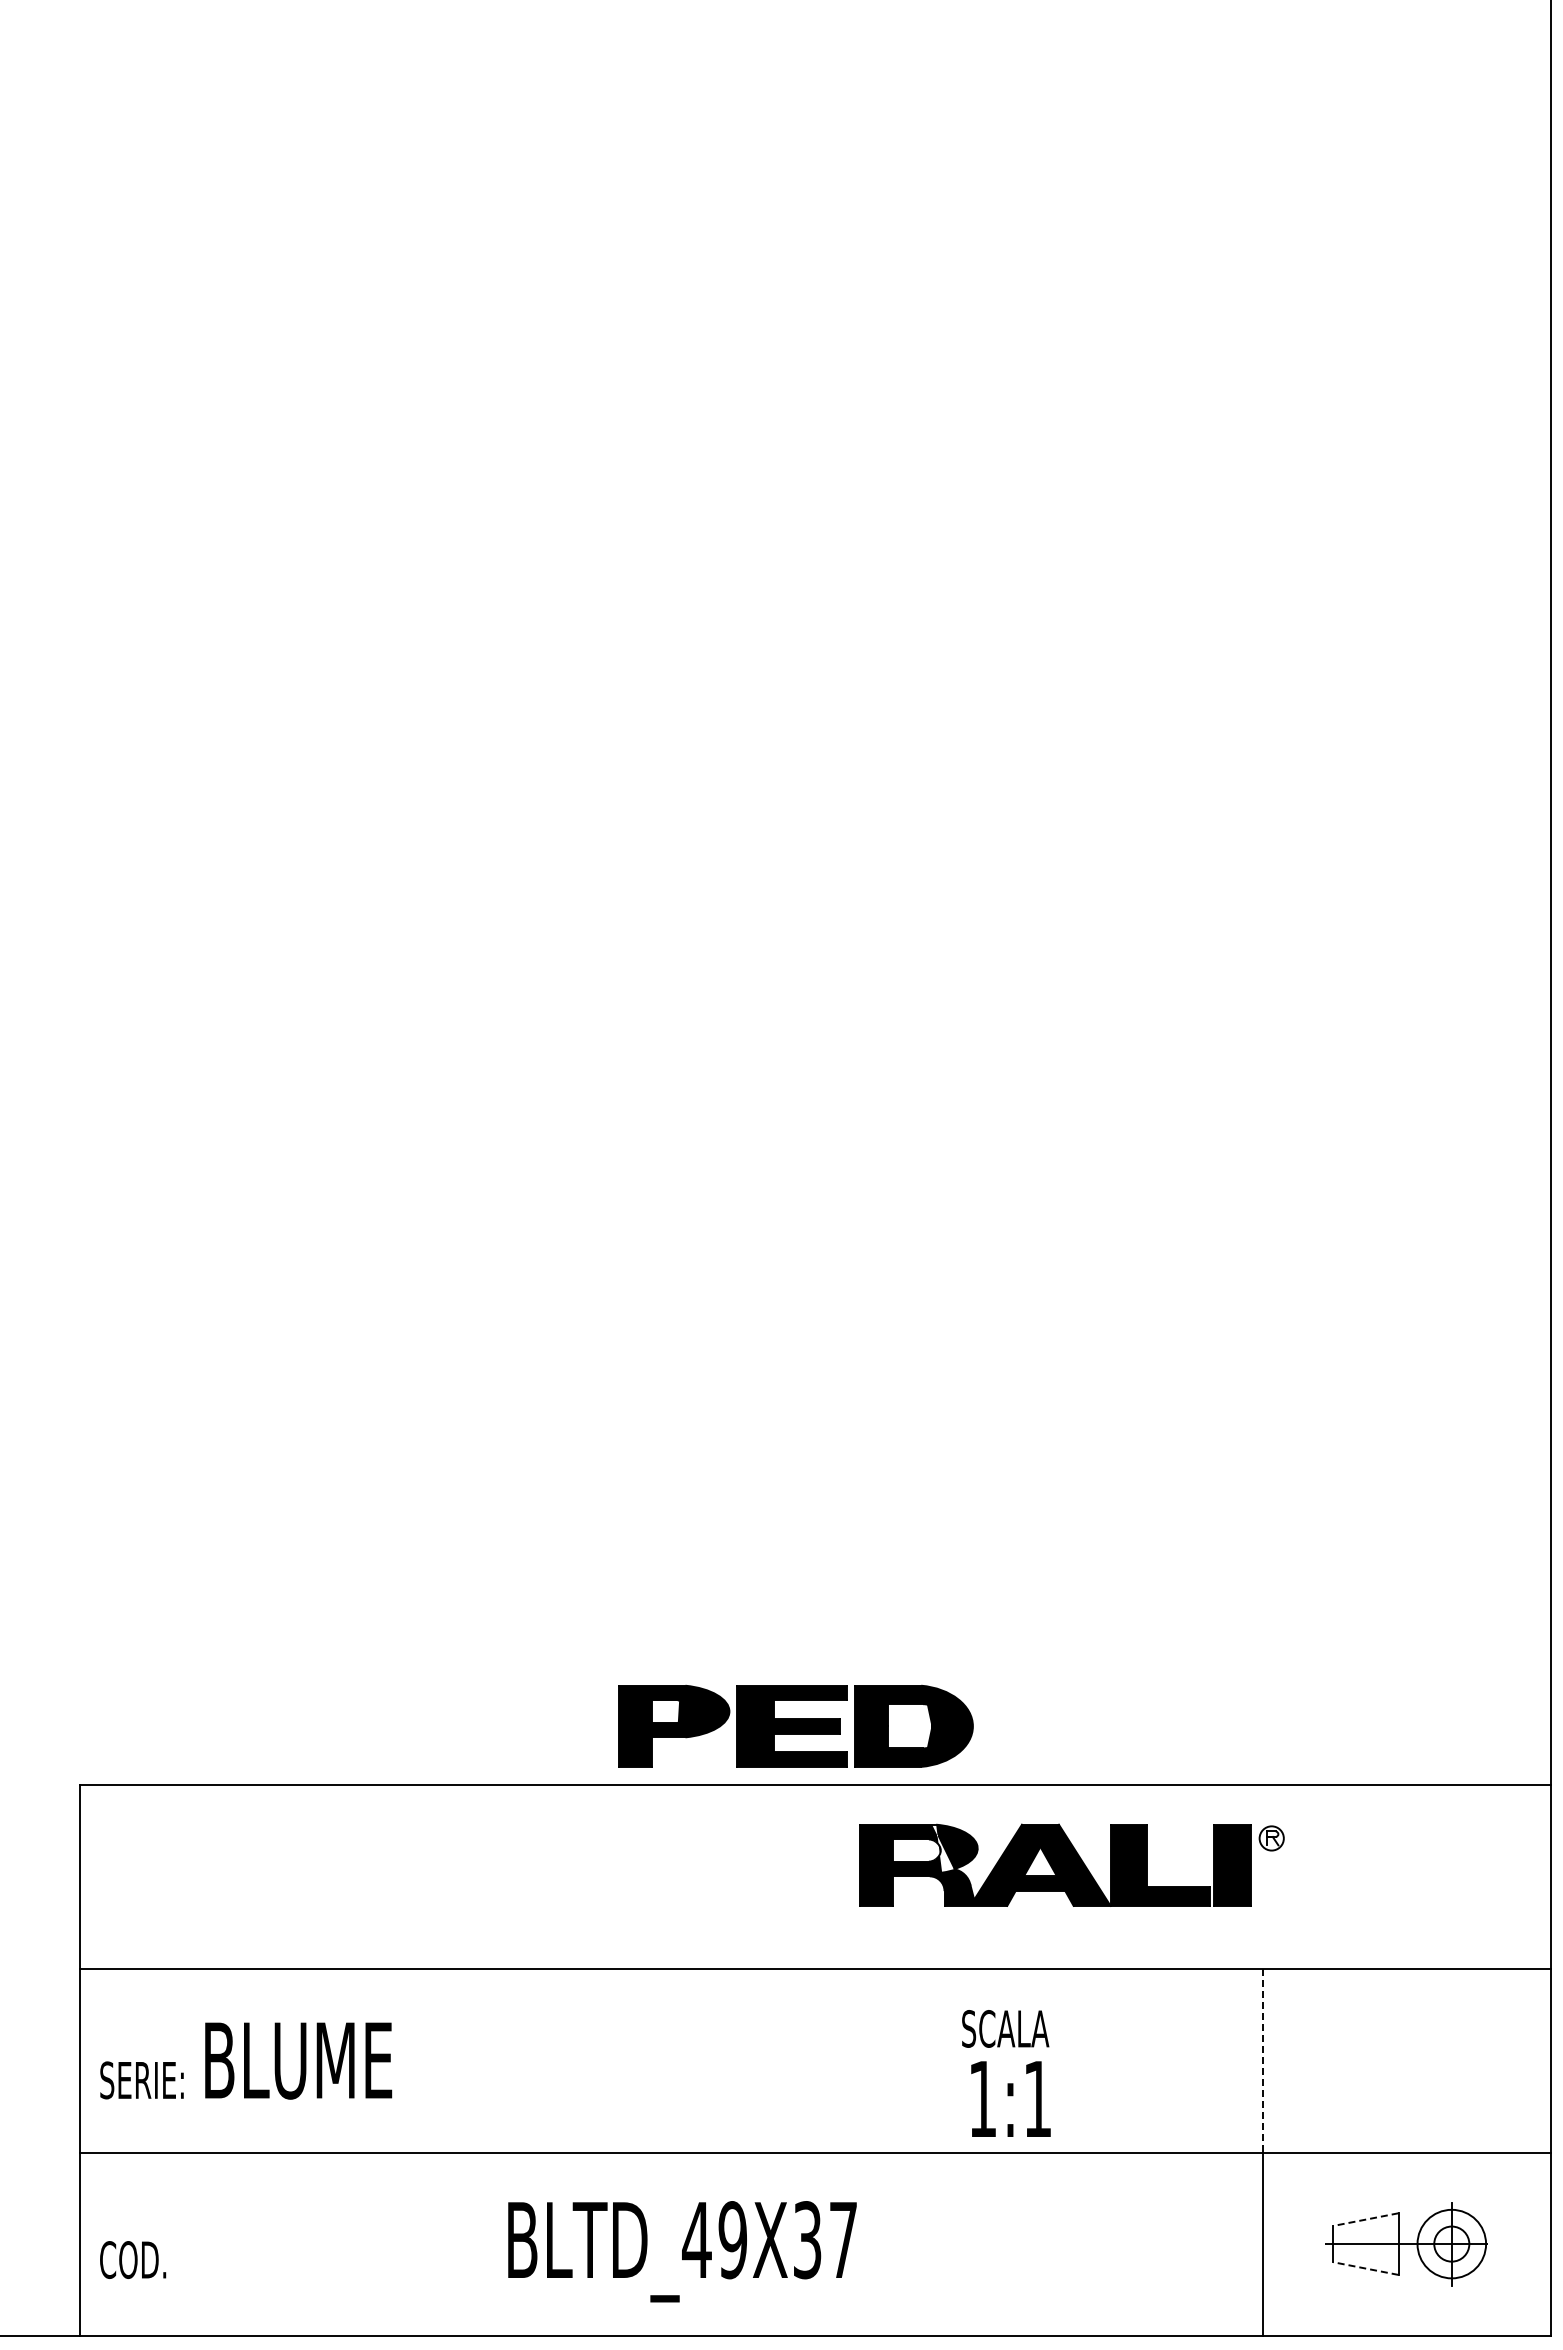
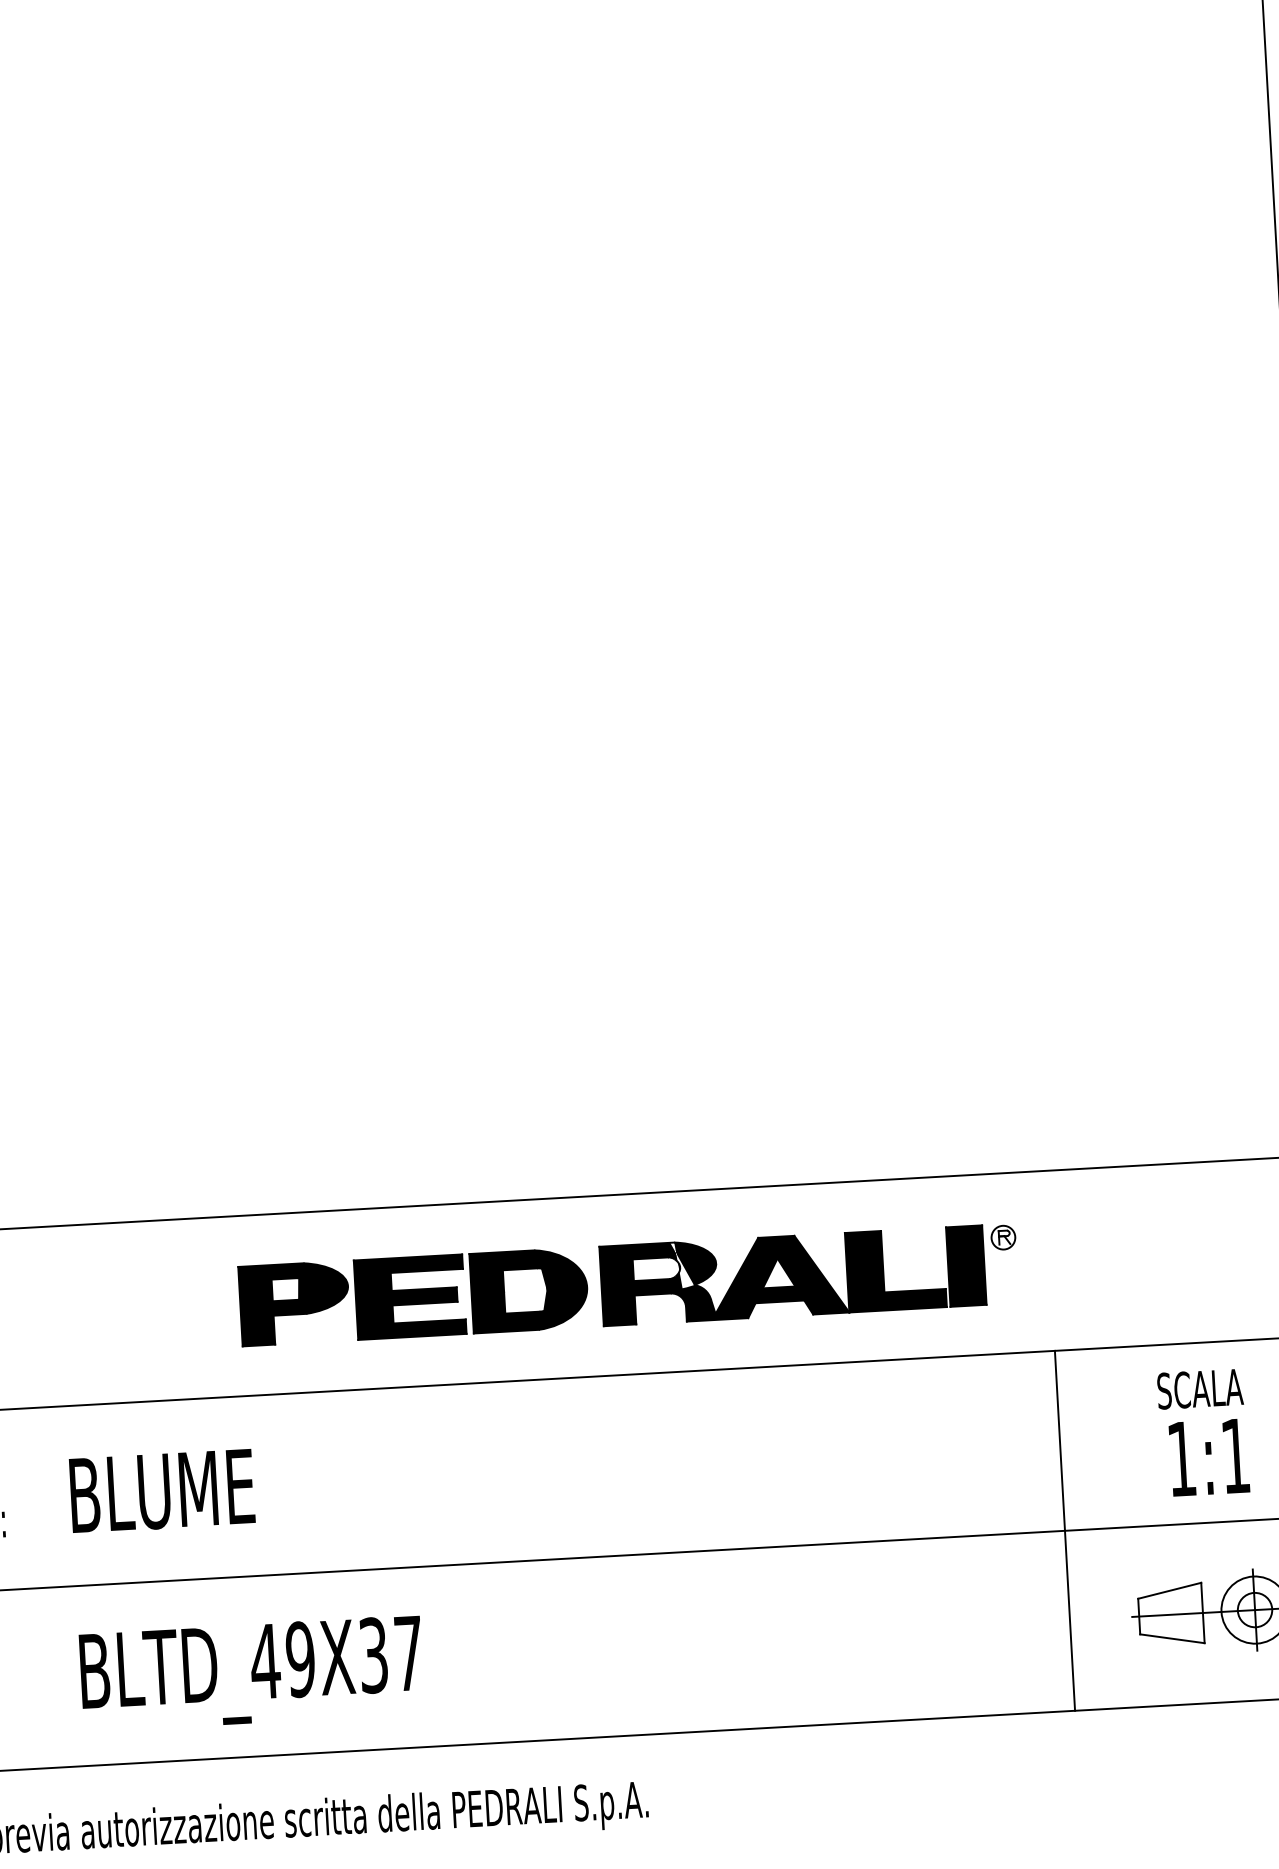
part: (795, 1725) -> (413, 1296), moved
part: (1071, 1864) -> (808, 1274), moved
text: (298, 2060) -> (162, 1490), moved
line: (1262, 2060) -> (1059, 1440), dashed -> solid
text: (1006, 2073) -> (1203, 1432), moved
line: (1365, 2219) -> (1169, 1590), dashed -> solid
text: (682, 2251) -> (251, 1673), moved
line: (1365, 2268) -> (1171, 1638), dashed -> solid

